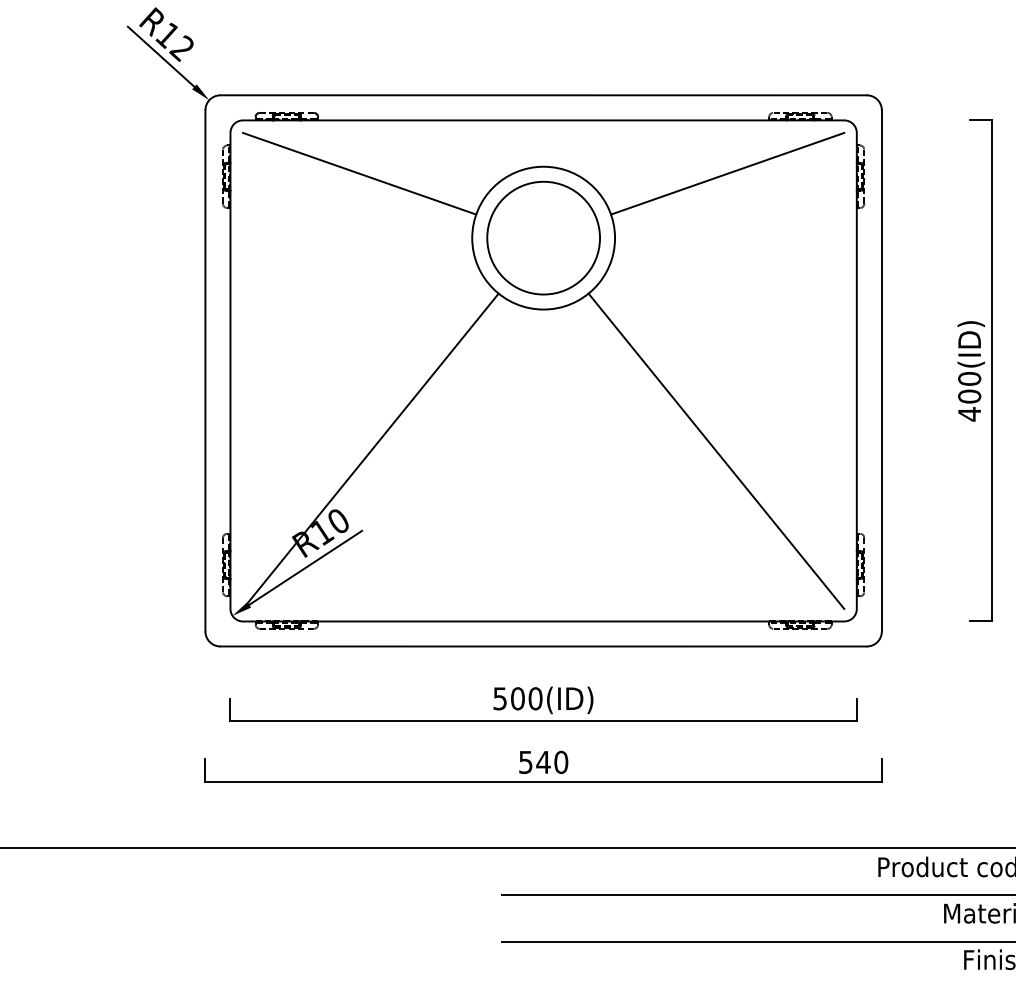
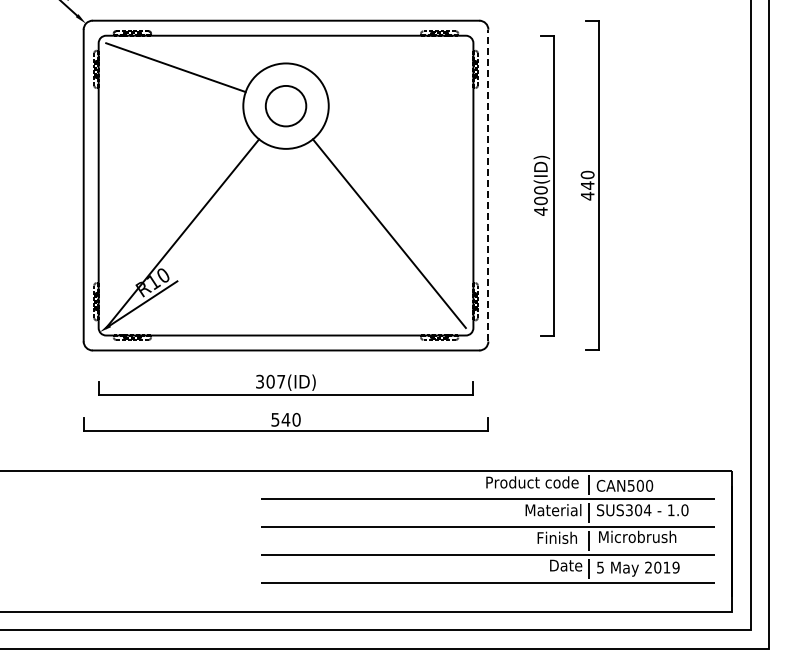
line: (726, 173) -> (395, 67), removed
circle: (542, 237) -> (285, 105), size x0.6
line: (882, 370) -> (488, 185), solid -> dashed
text: (517, 698) -> (270, 381), 500(ID) -> 307(ID)

